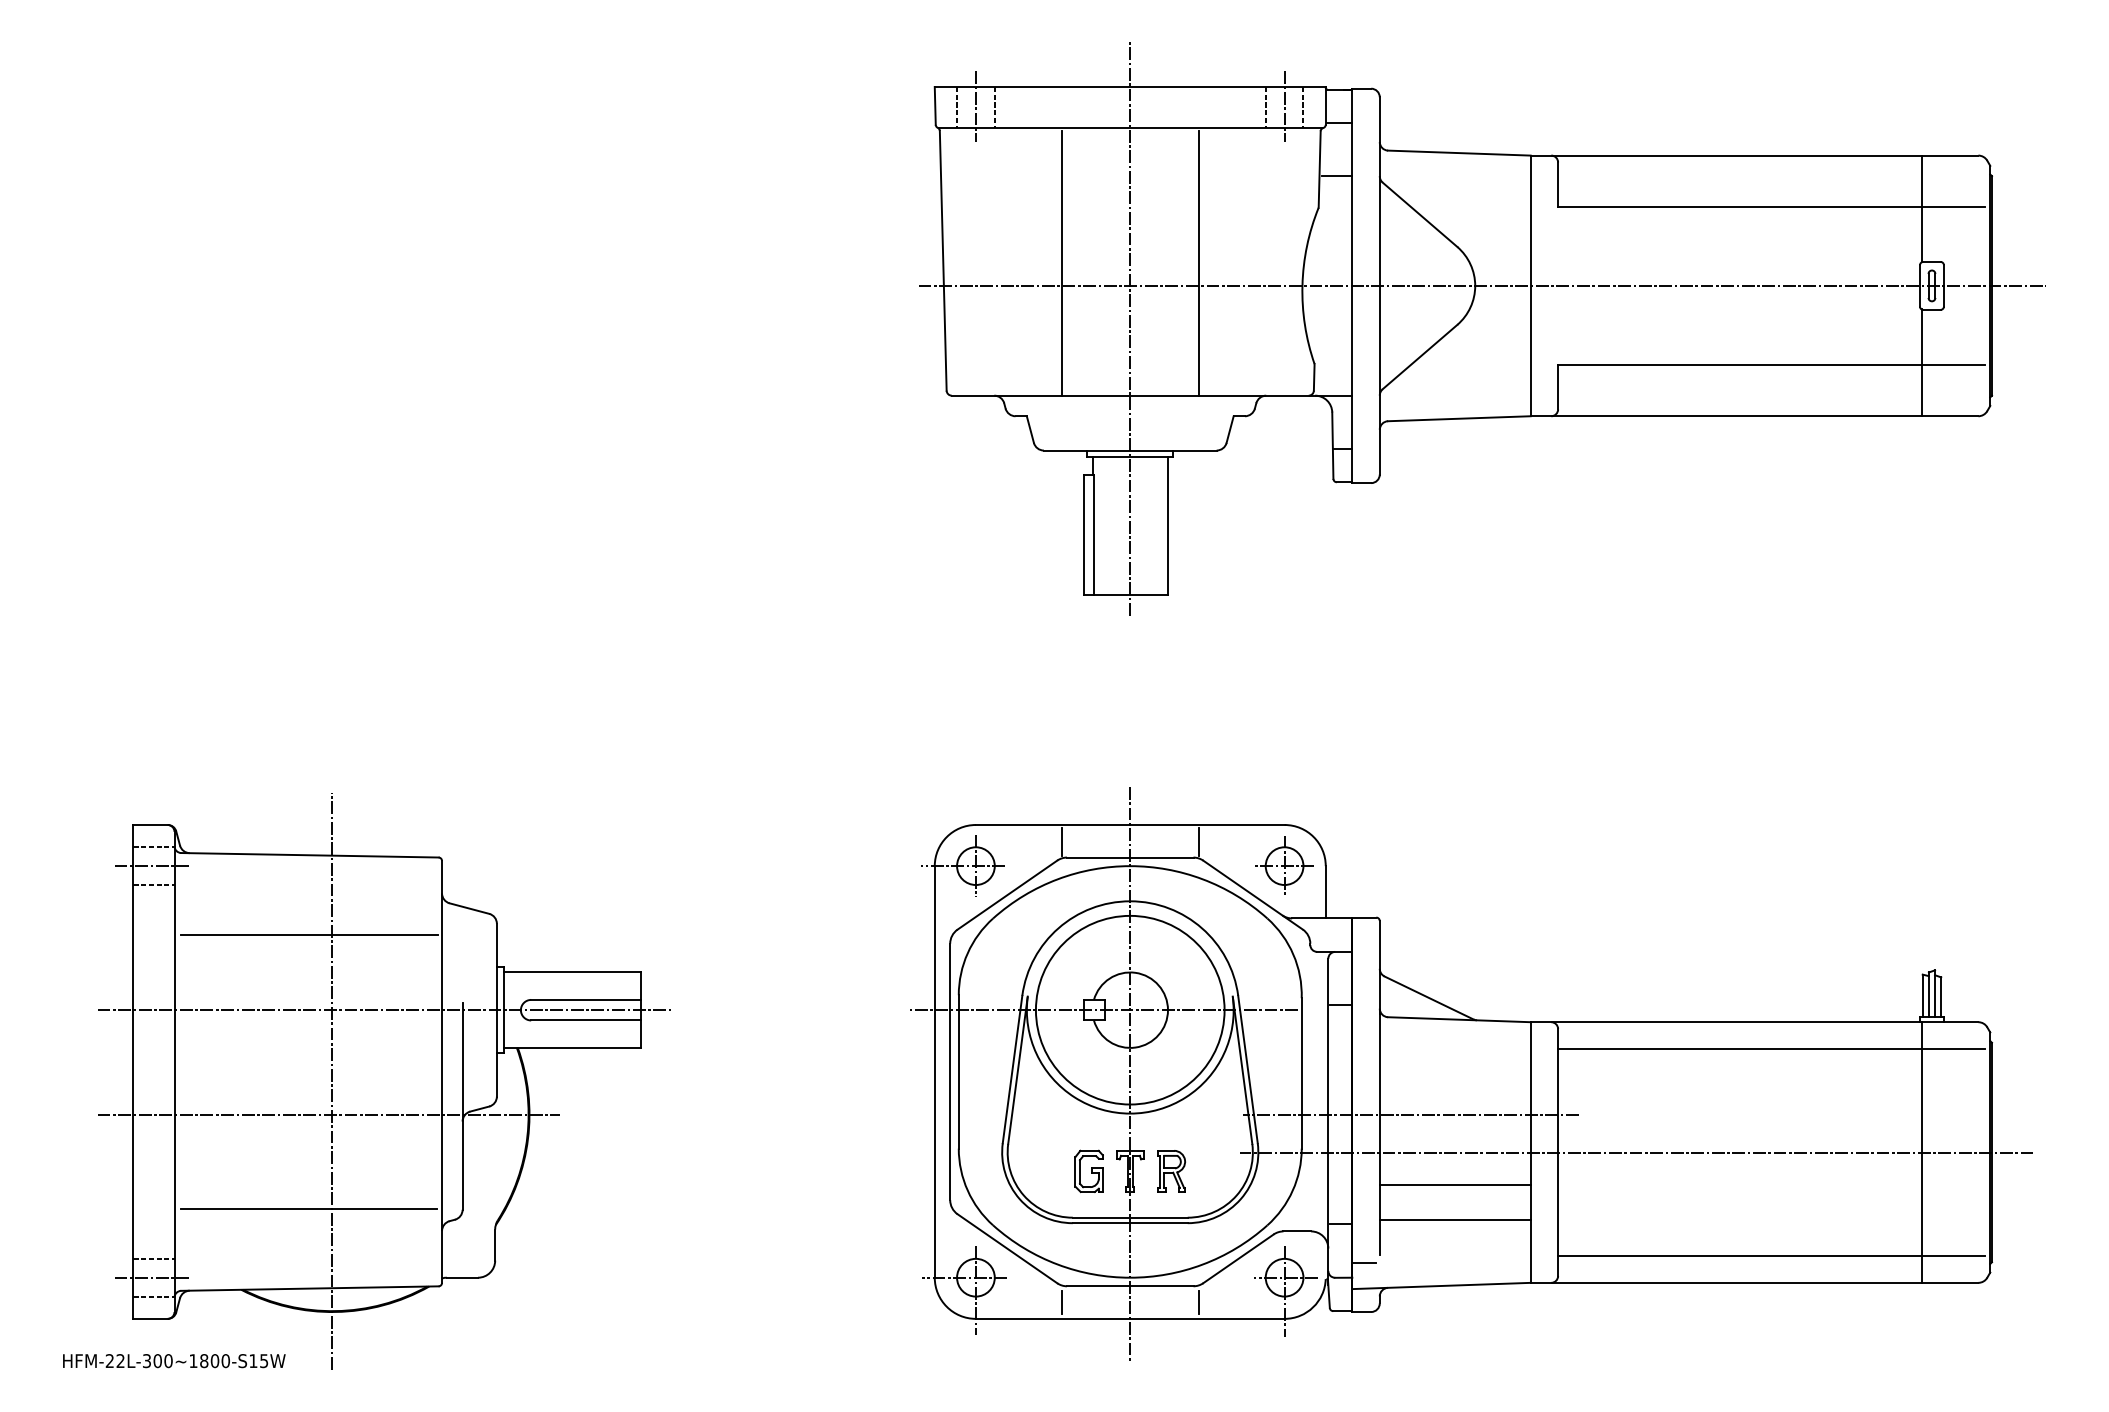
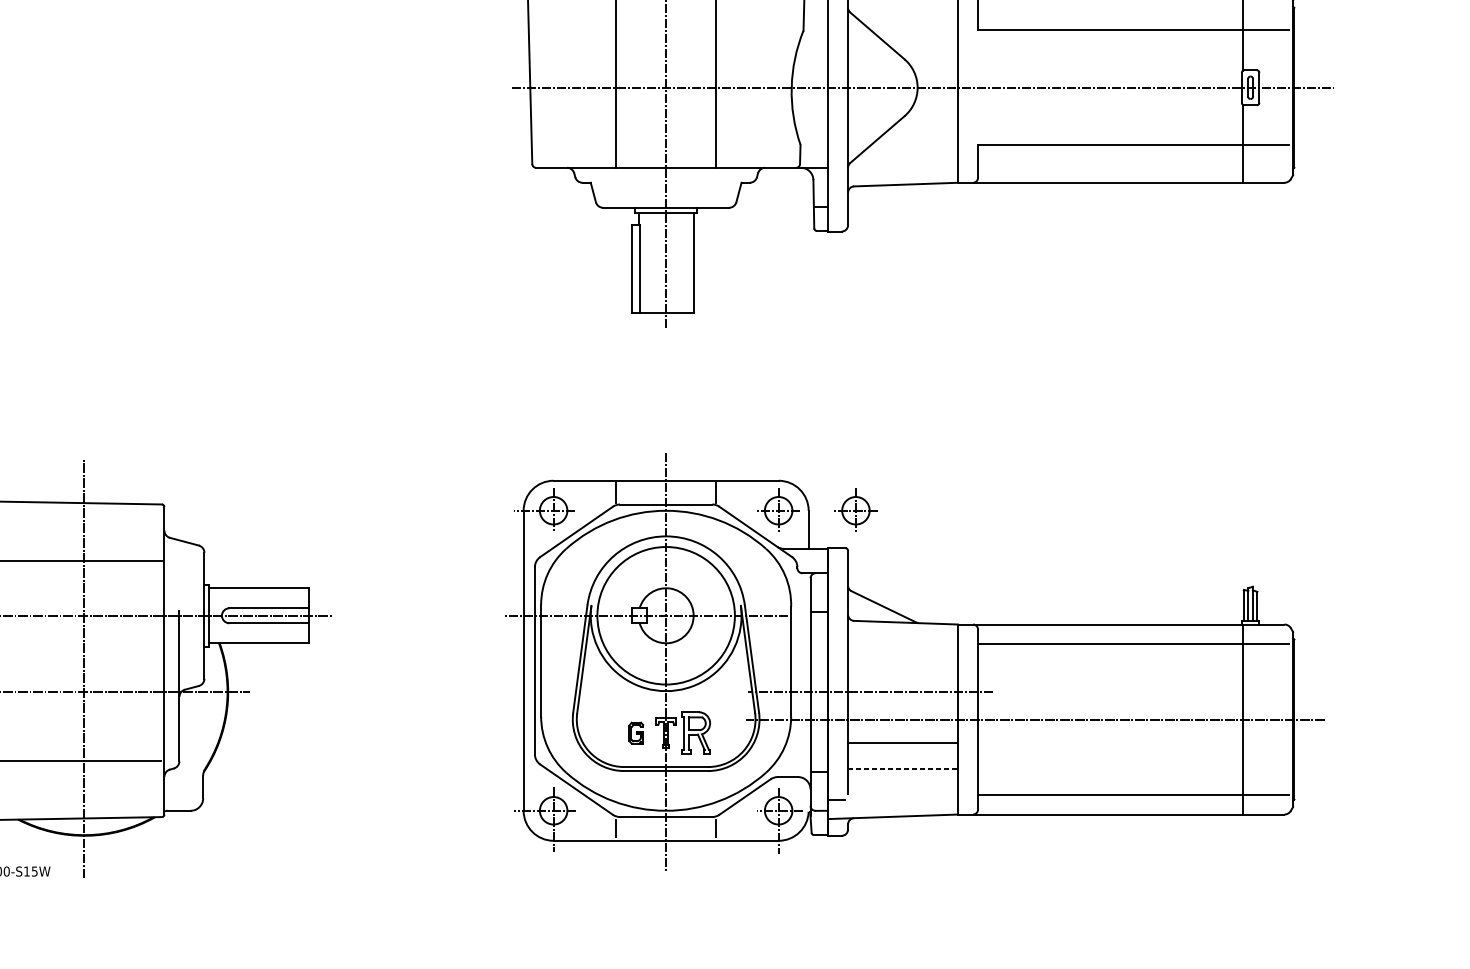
line: (1337, 176) -> (817, 8), removed
part: (1390, 865) -> (855, 510), added
part: (1088, 1170) -> (635, 732), size x0.7
part: (1171, 1171) -> (696, 733), size x1.4
line: (1455, 1219) -> (903, 768), solid -> dashed

